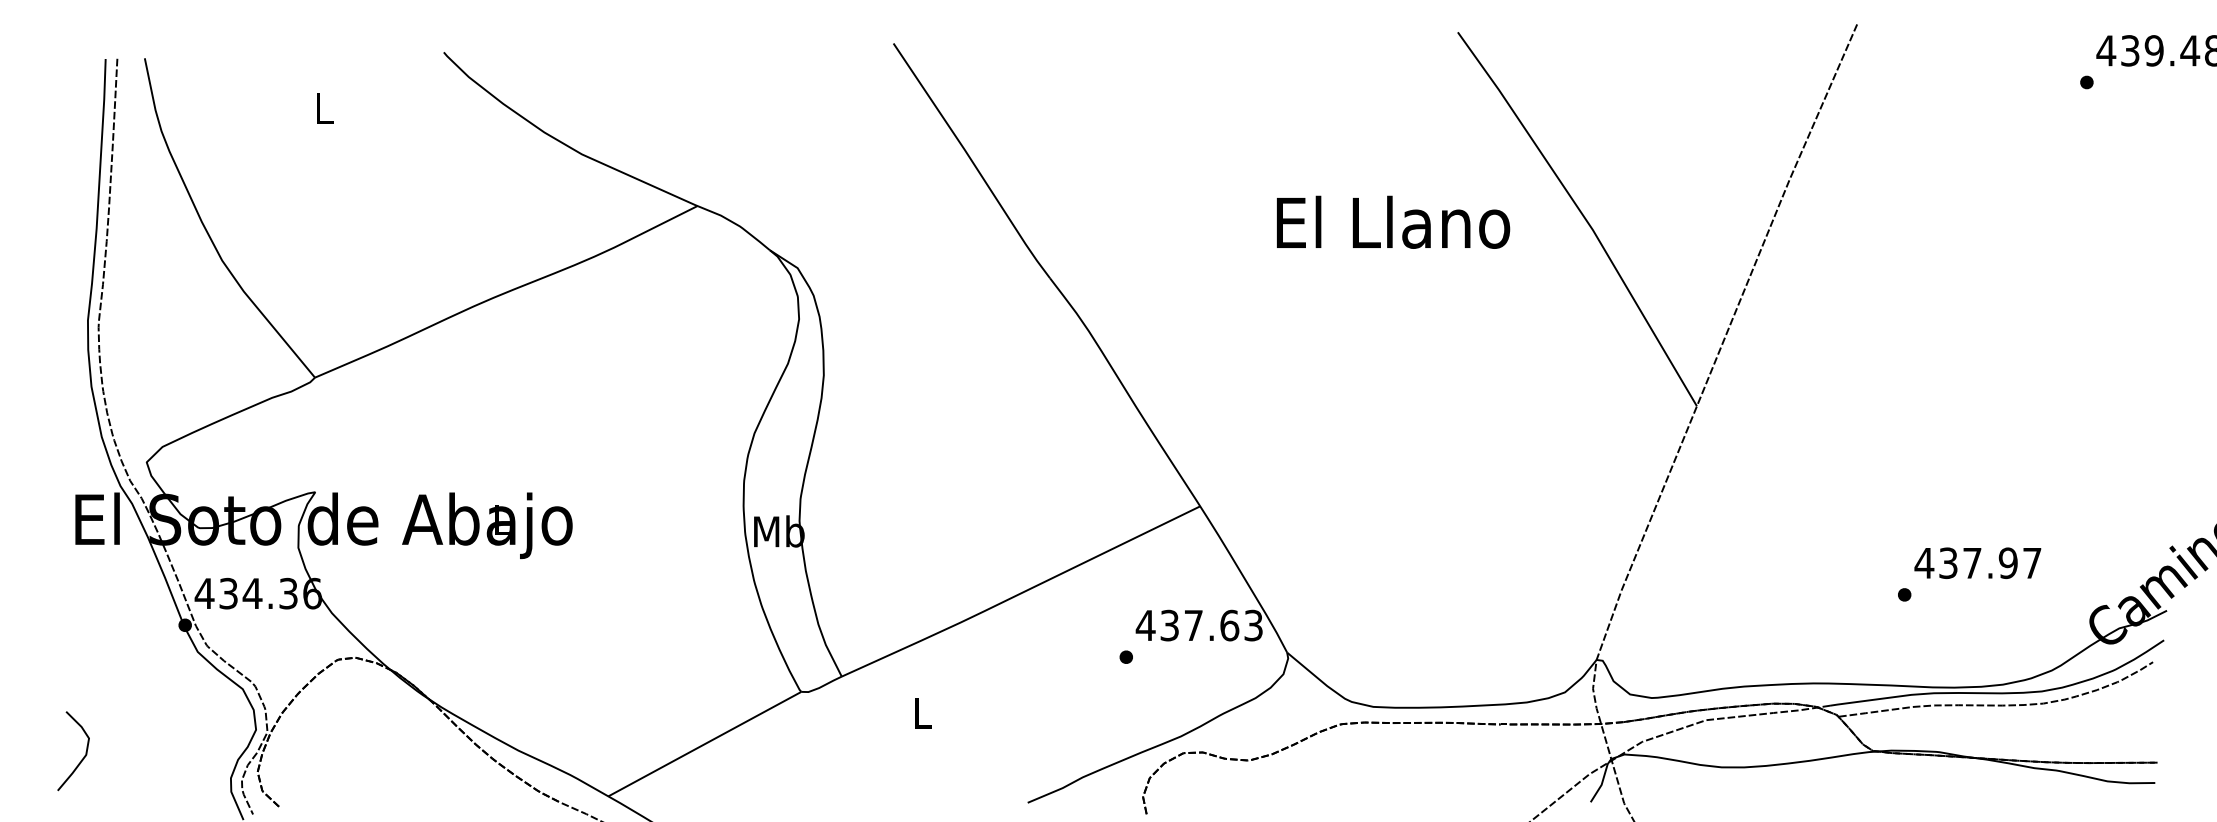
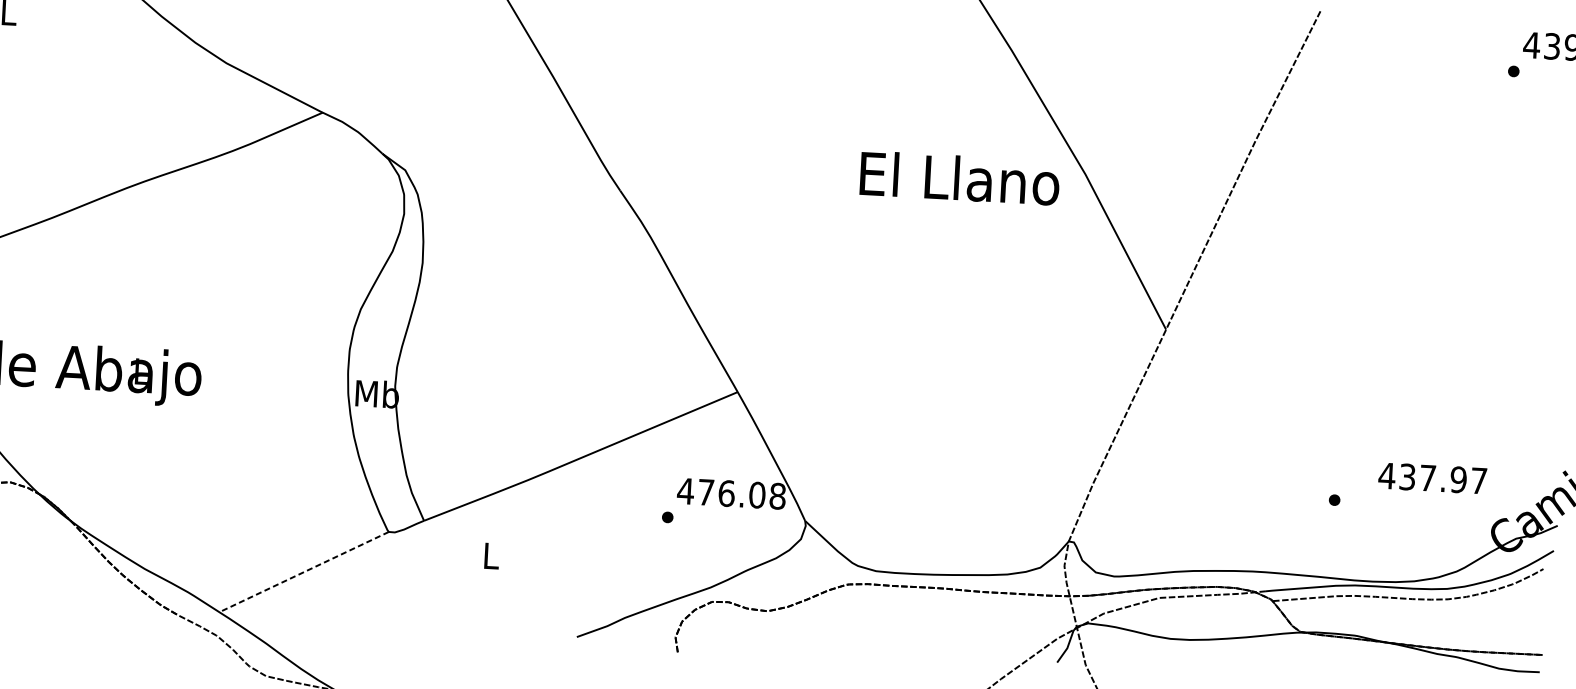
text: (1393, 221) -> (960, 177), moved
text: (1977, 562) -> (1432, 477), moved
text: (1211, 625) -> (741, 494), 437.63 -> 476.08
line: (704, 744) -> (303, 572), solid -> dashed

